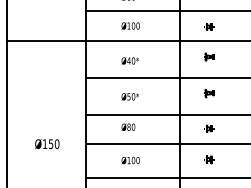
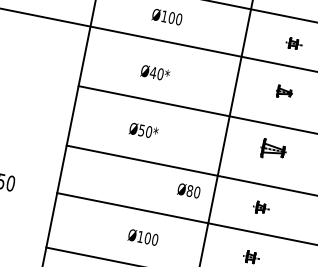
part: (209, 93) -> (272, 151), size x1.6
text: (128, 126) -> (189, 189), moved
text: (130, 160) -> (143, 237), moved

